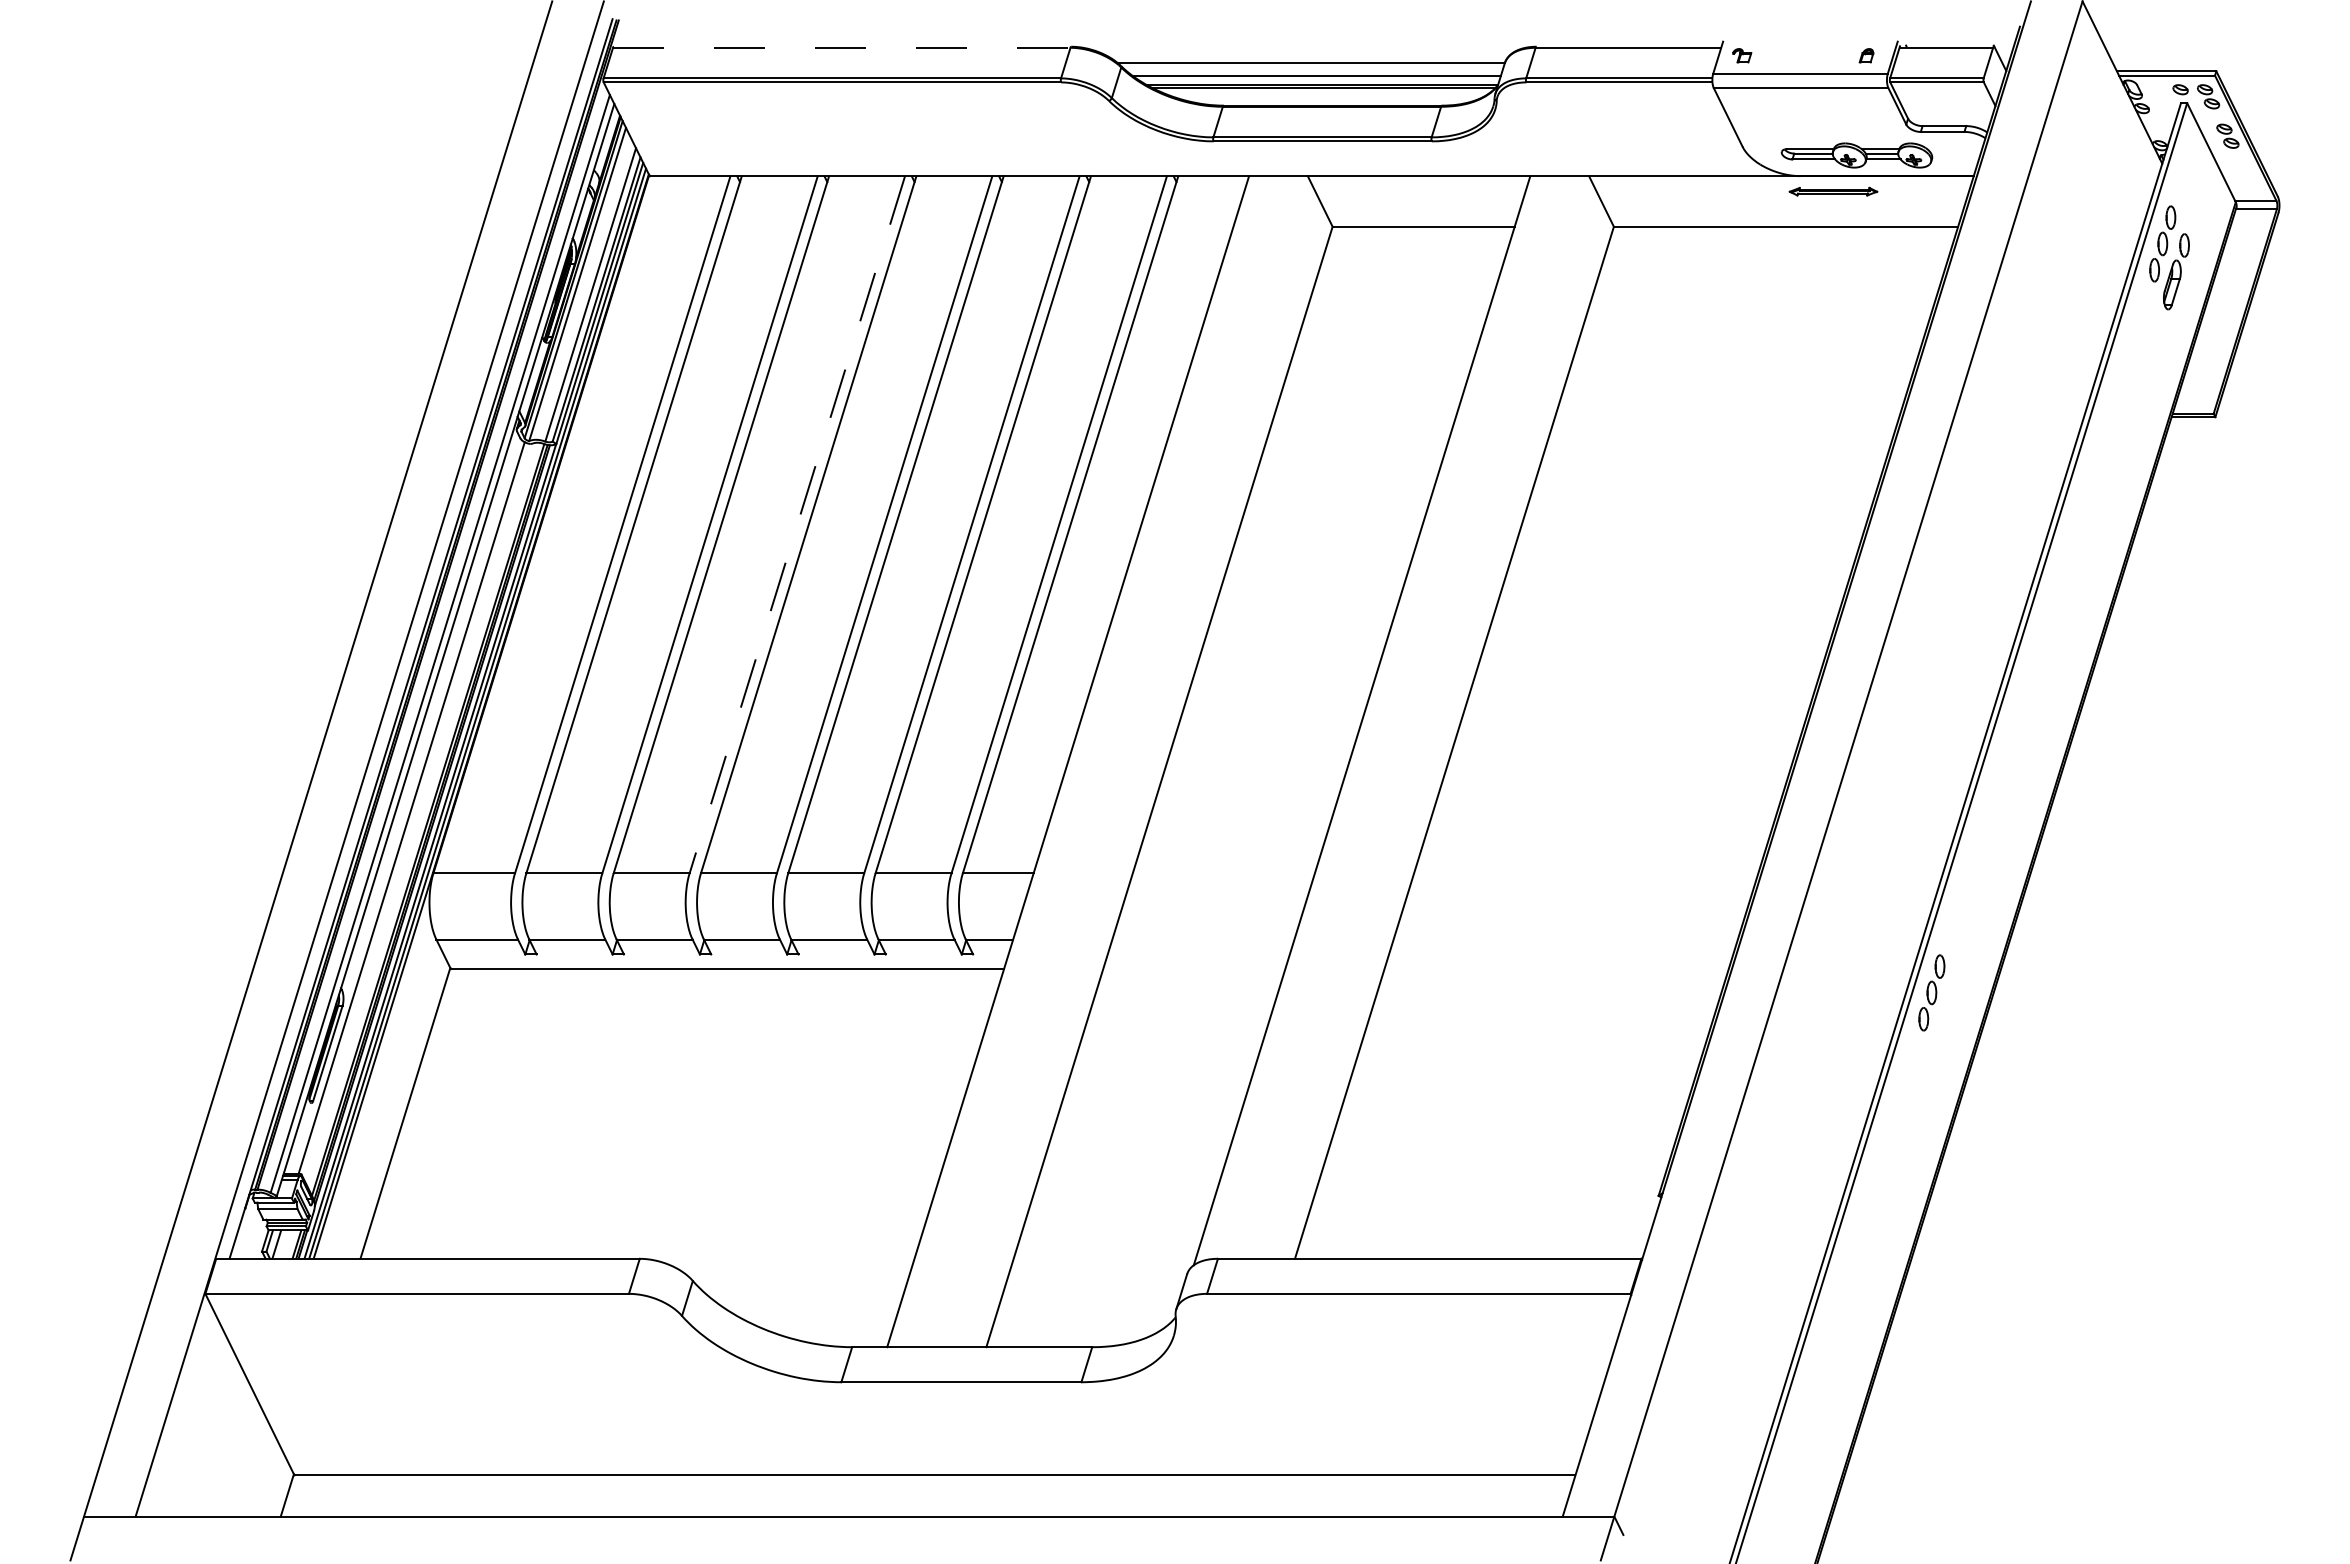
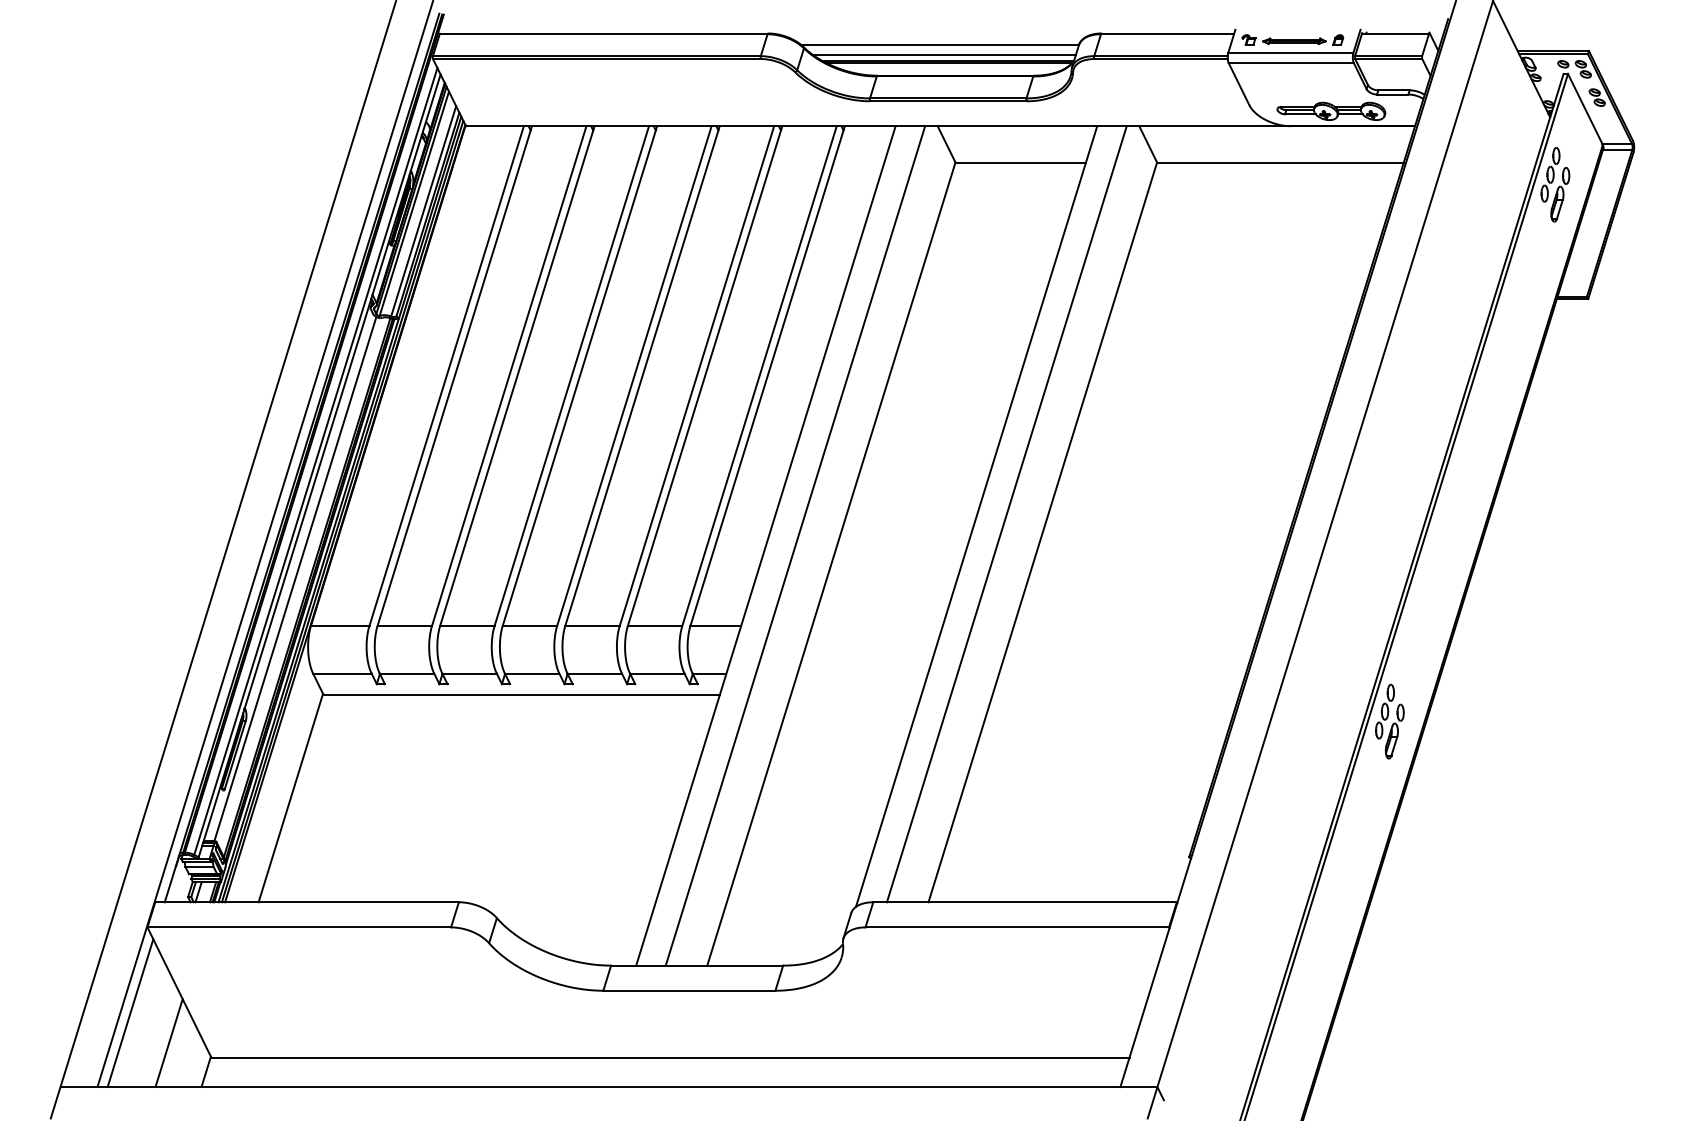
line: (841, 47) -> (603, 34), dashed -> solid
part: (1833, 191) -> (1294, 41), moved
line: (797, 524) -> (571, 375), dashed -> solid
line: (1404, 717) -> (1007, 514), added
line: (1109, 761) -> (795, 545), added
part: (1945, 1020) -> (1394, 731), added
line: (181, 1413) -> (130, 1013), added
line: (235, 1454) -> (169, 1042), added

